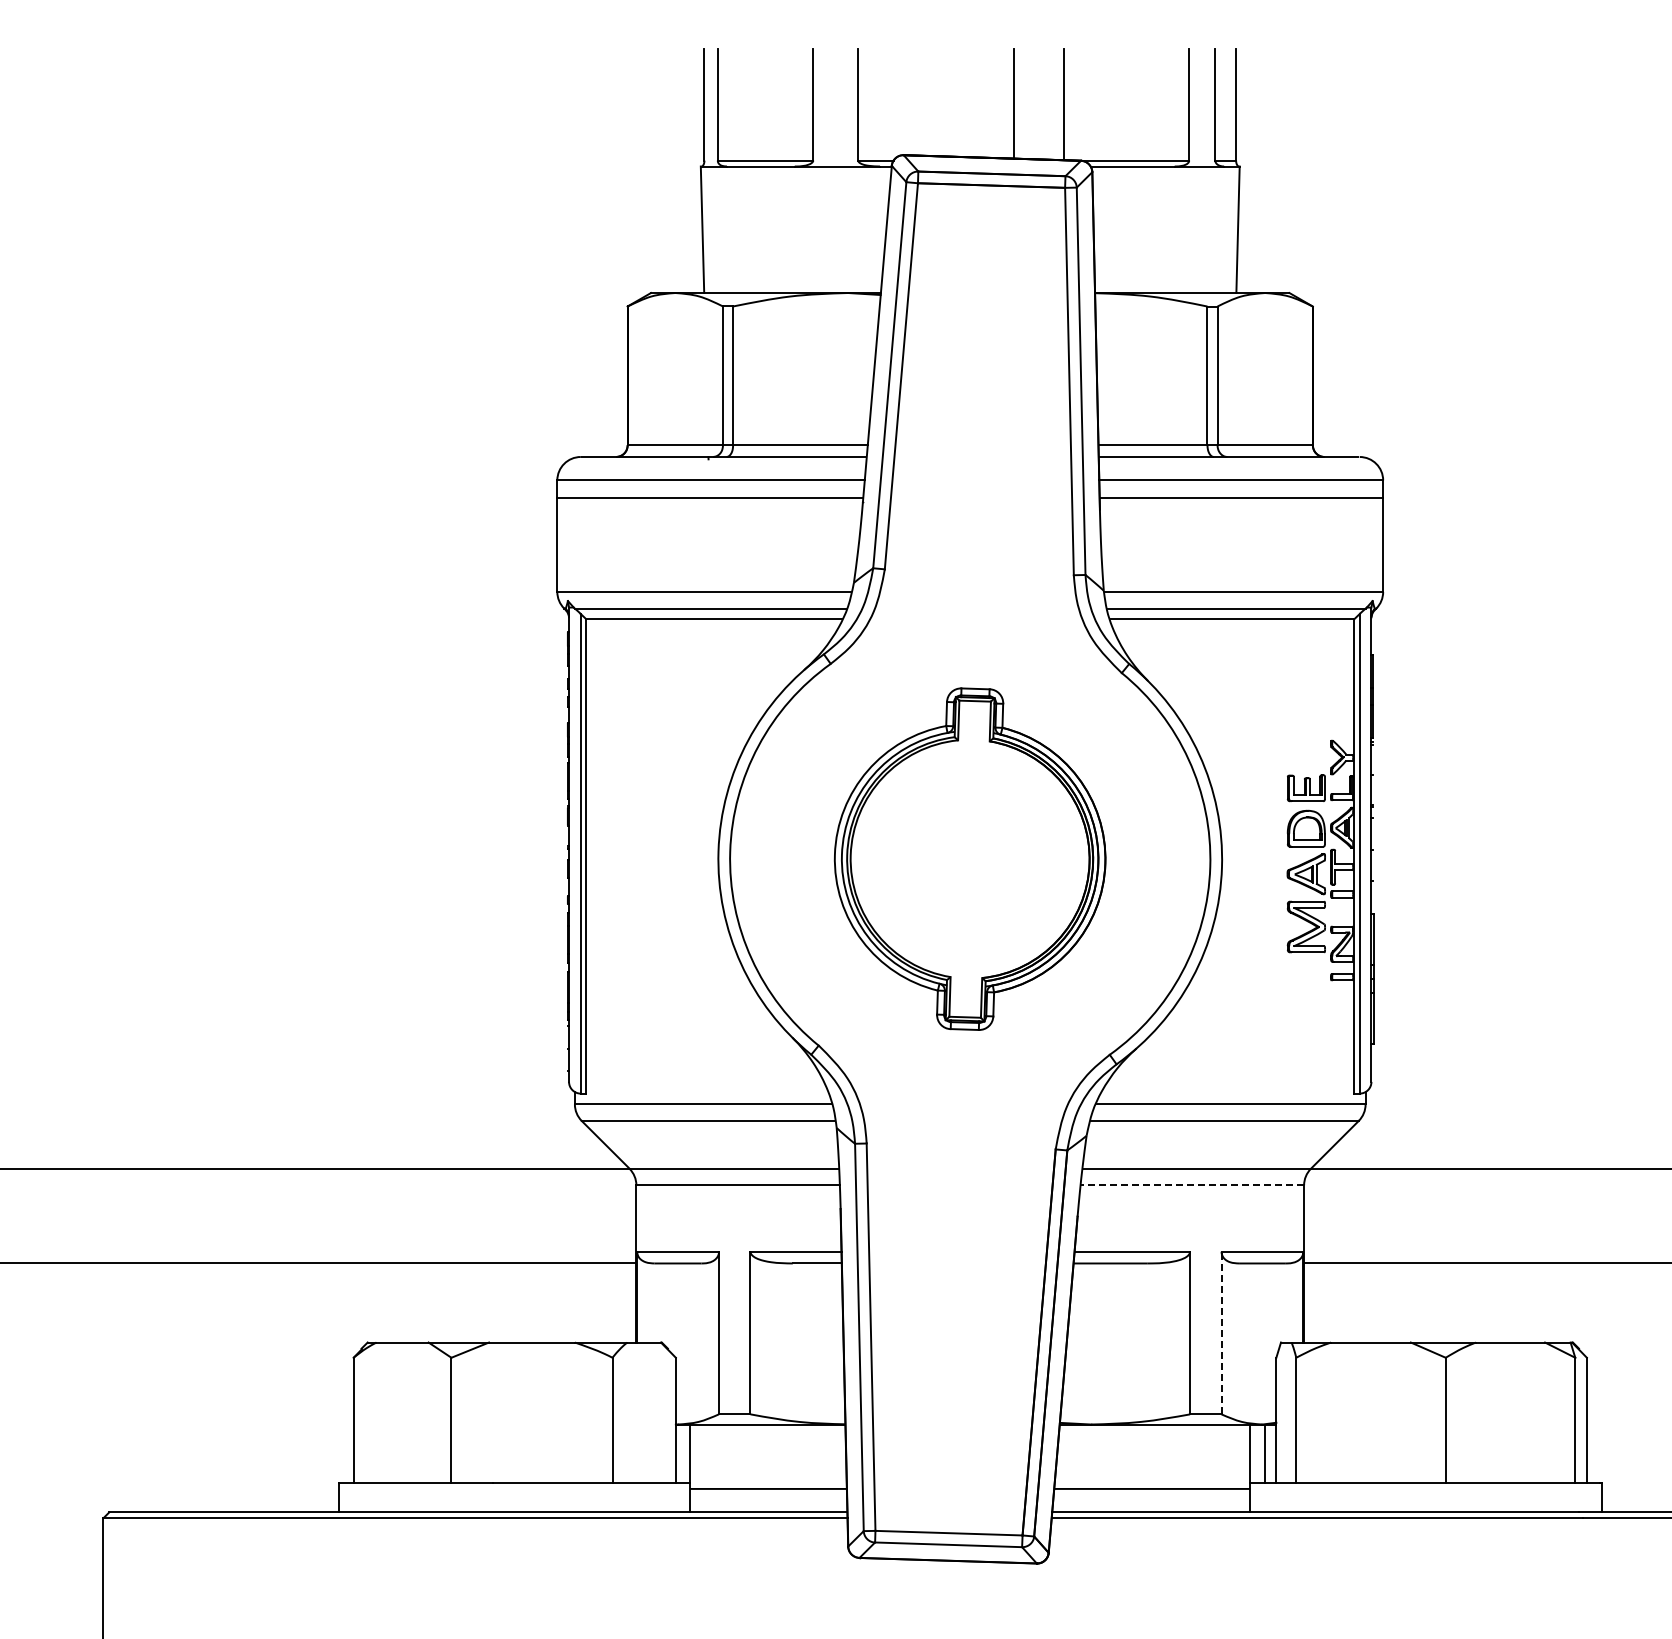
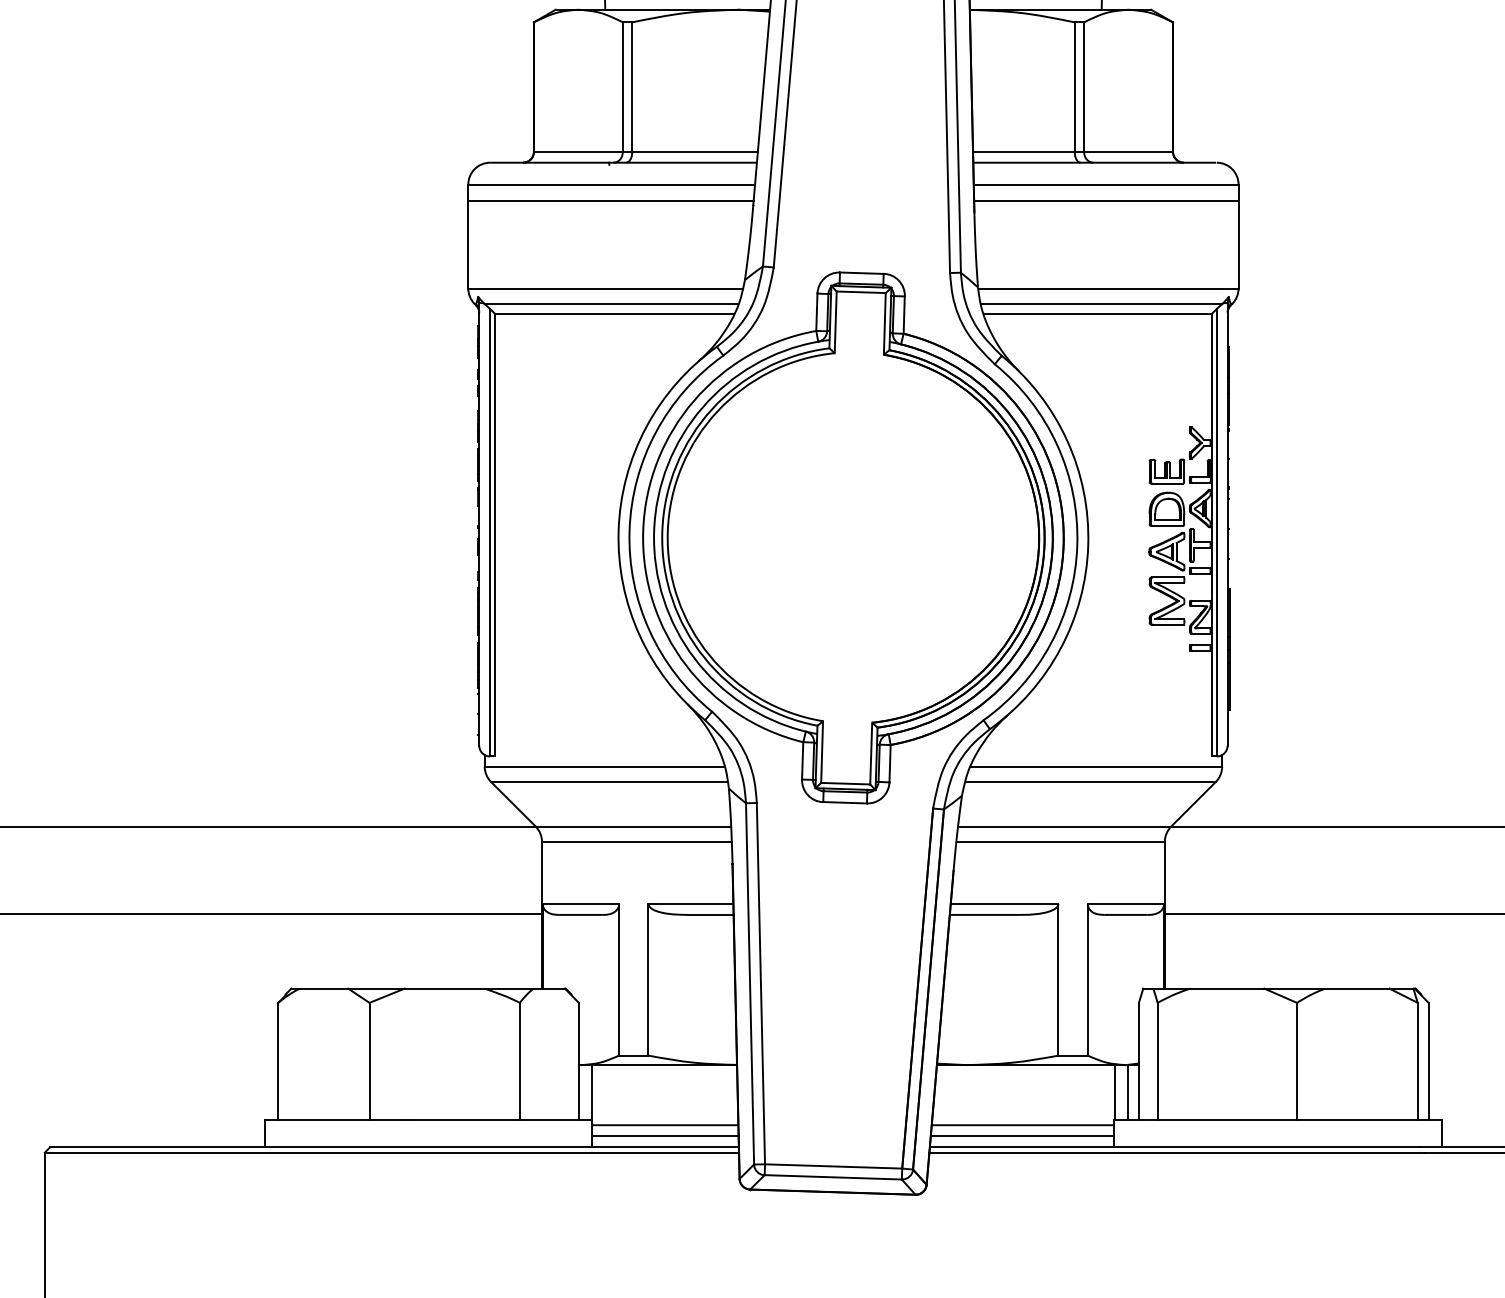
part: (969, 858) -> (852, 537), size x1.67
line: (1192, 1185) -> (1060, 842), dashed -> solid
line: (1221, 1332) -> (1087, 979), dashed -> solid
line: (768, 1500) -> (665, 1135), added
line: (1151, 1500) -> (1022, 1135), added

